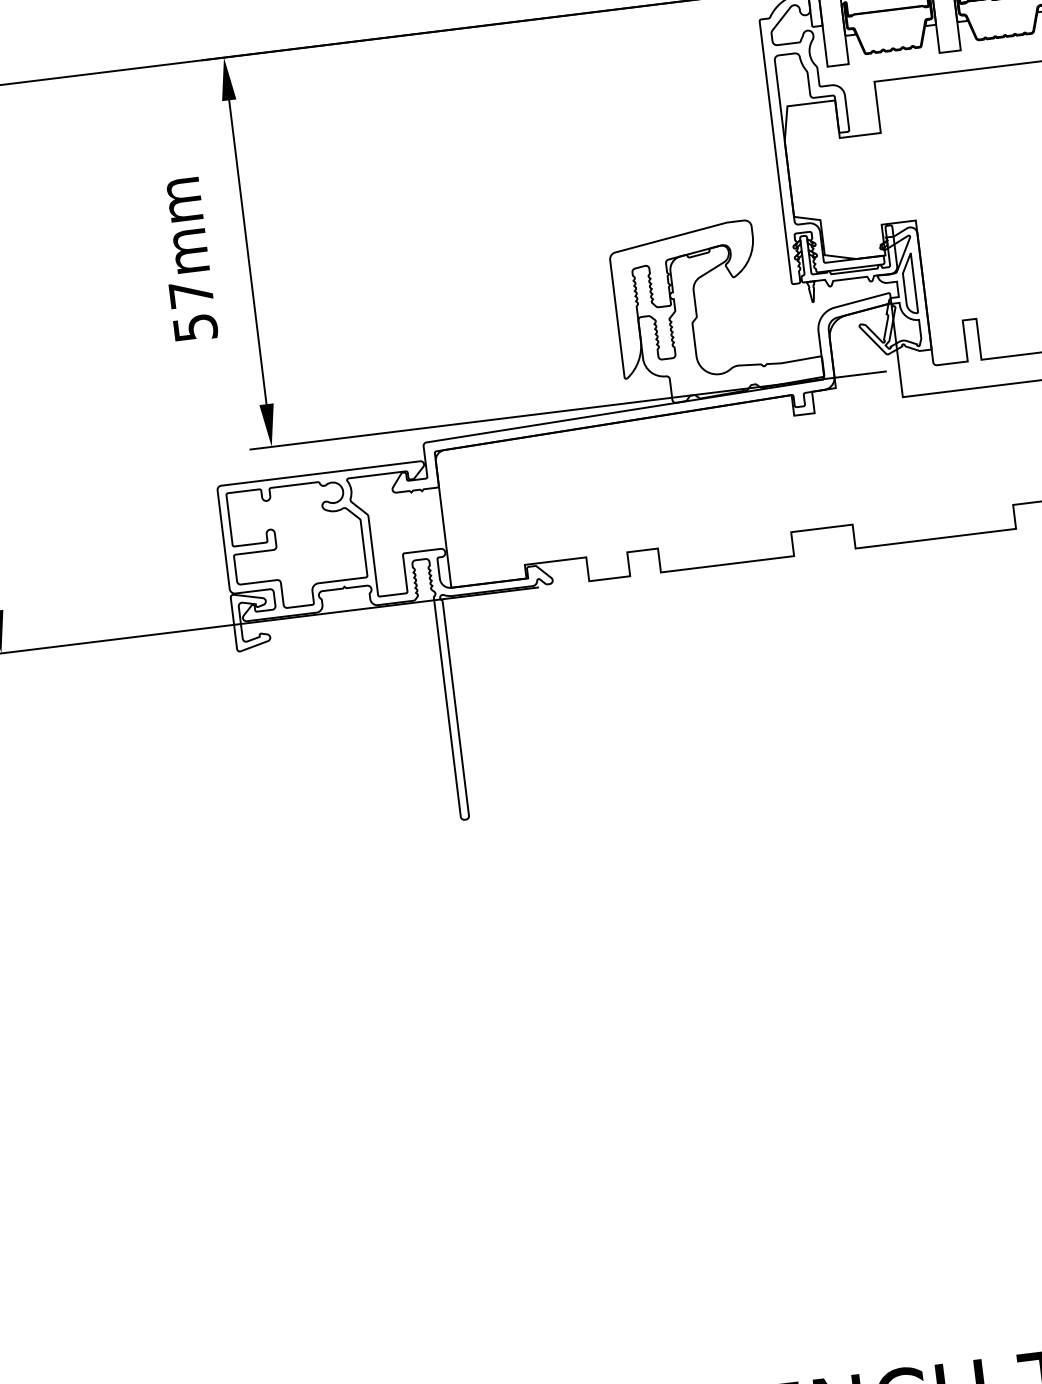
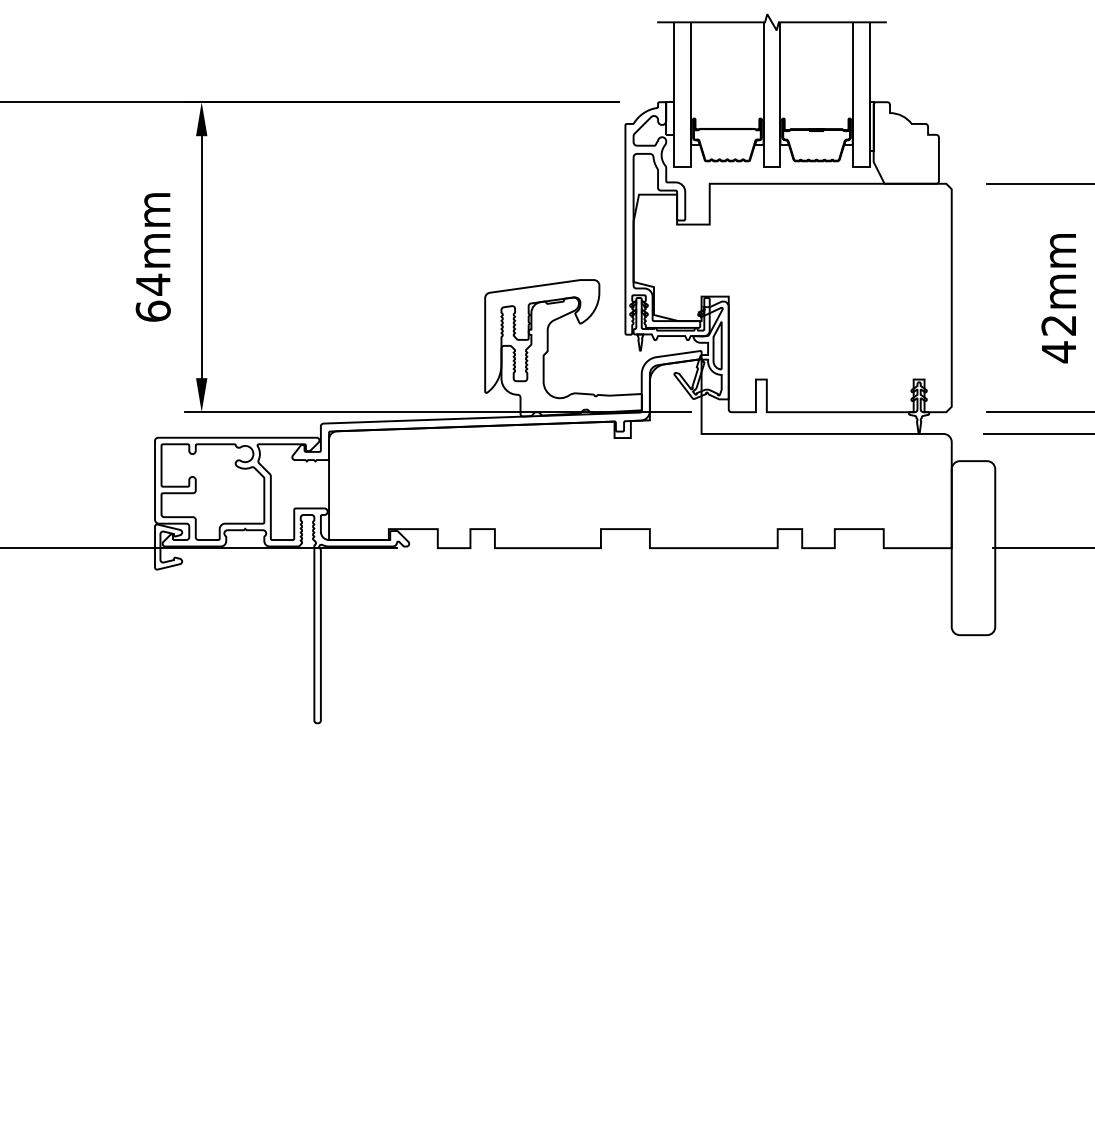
text: (192, 310) -> (152, 297), 57mm -> 64mm

